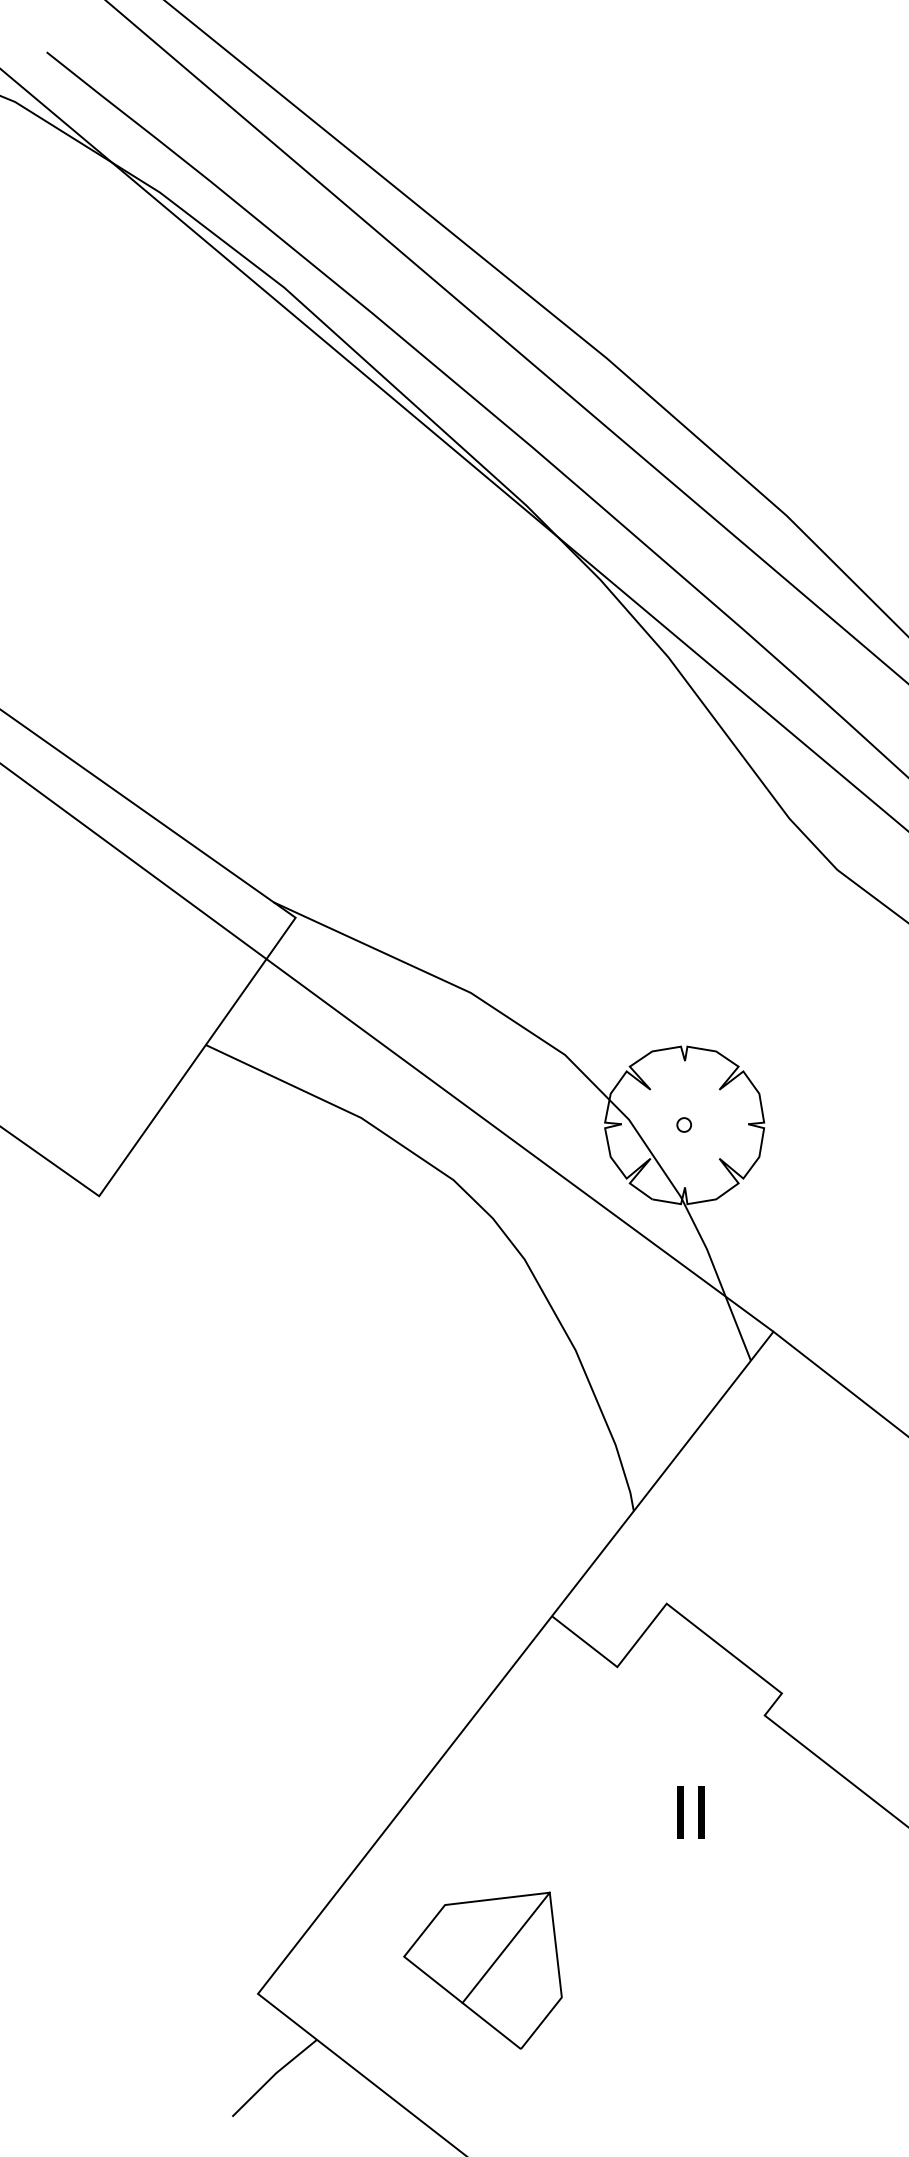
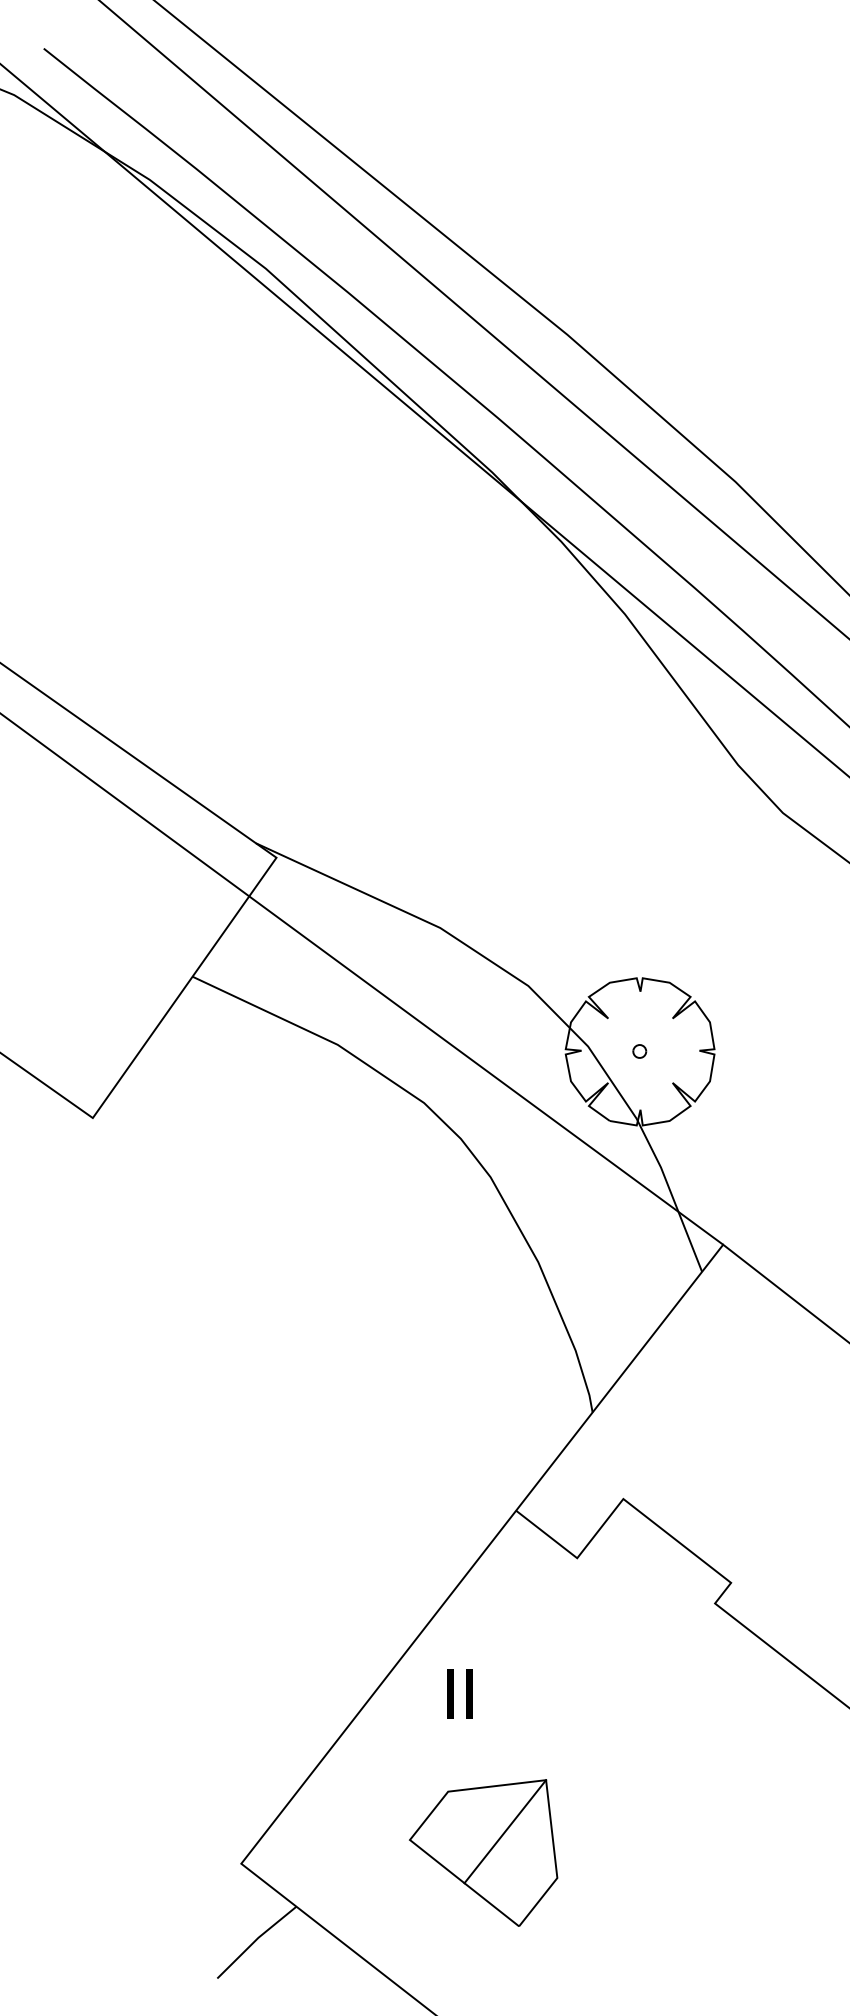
text: (690, 1811) -> (459, 1693), moved
part: (482, 1970) -> (483, 1852), moved

